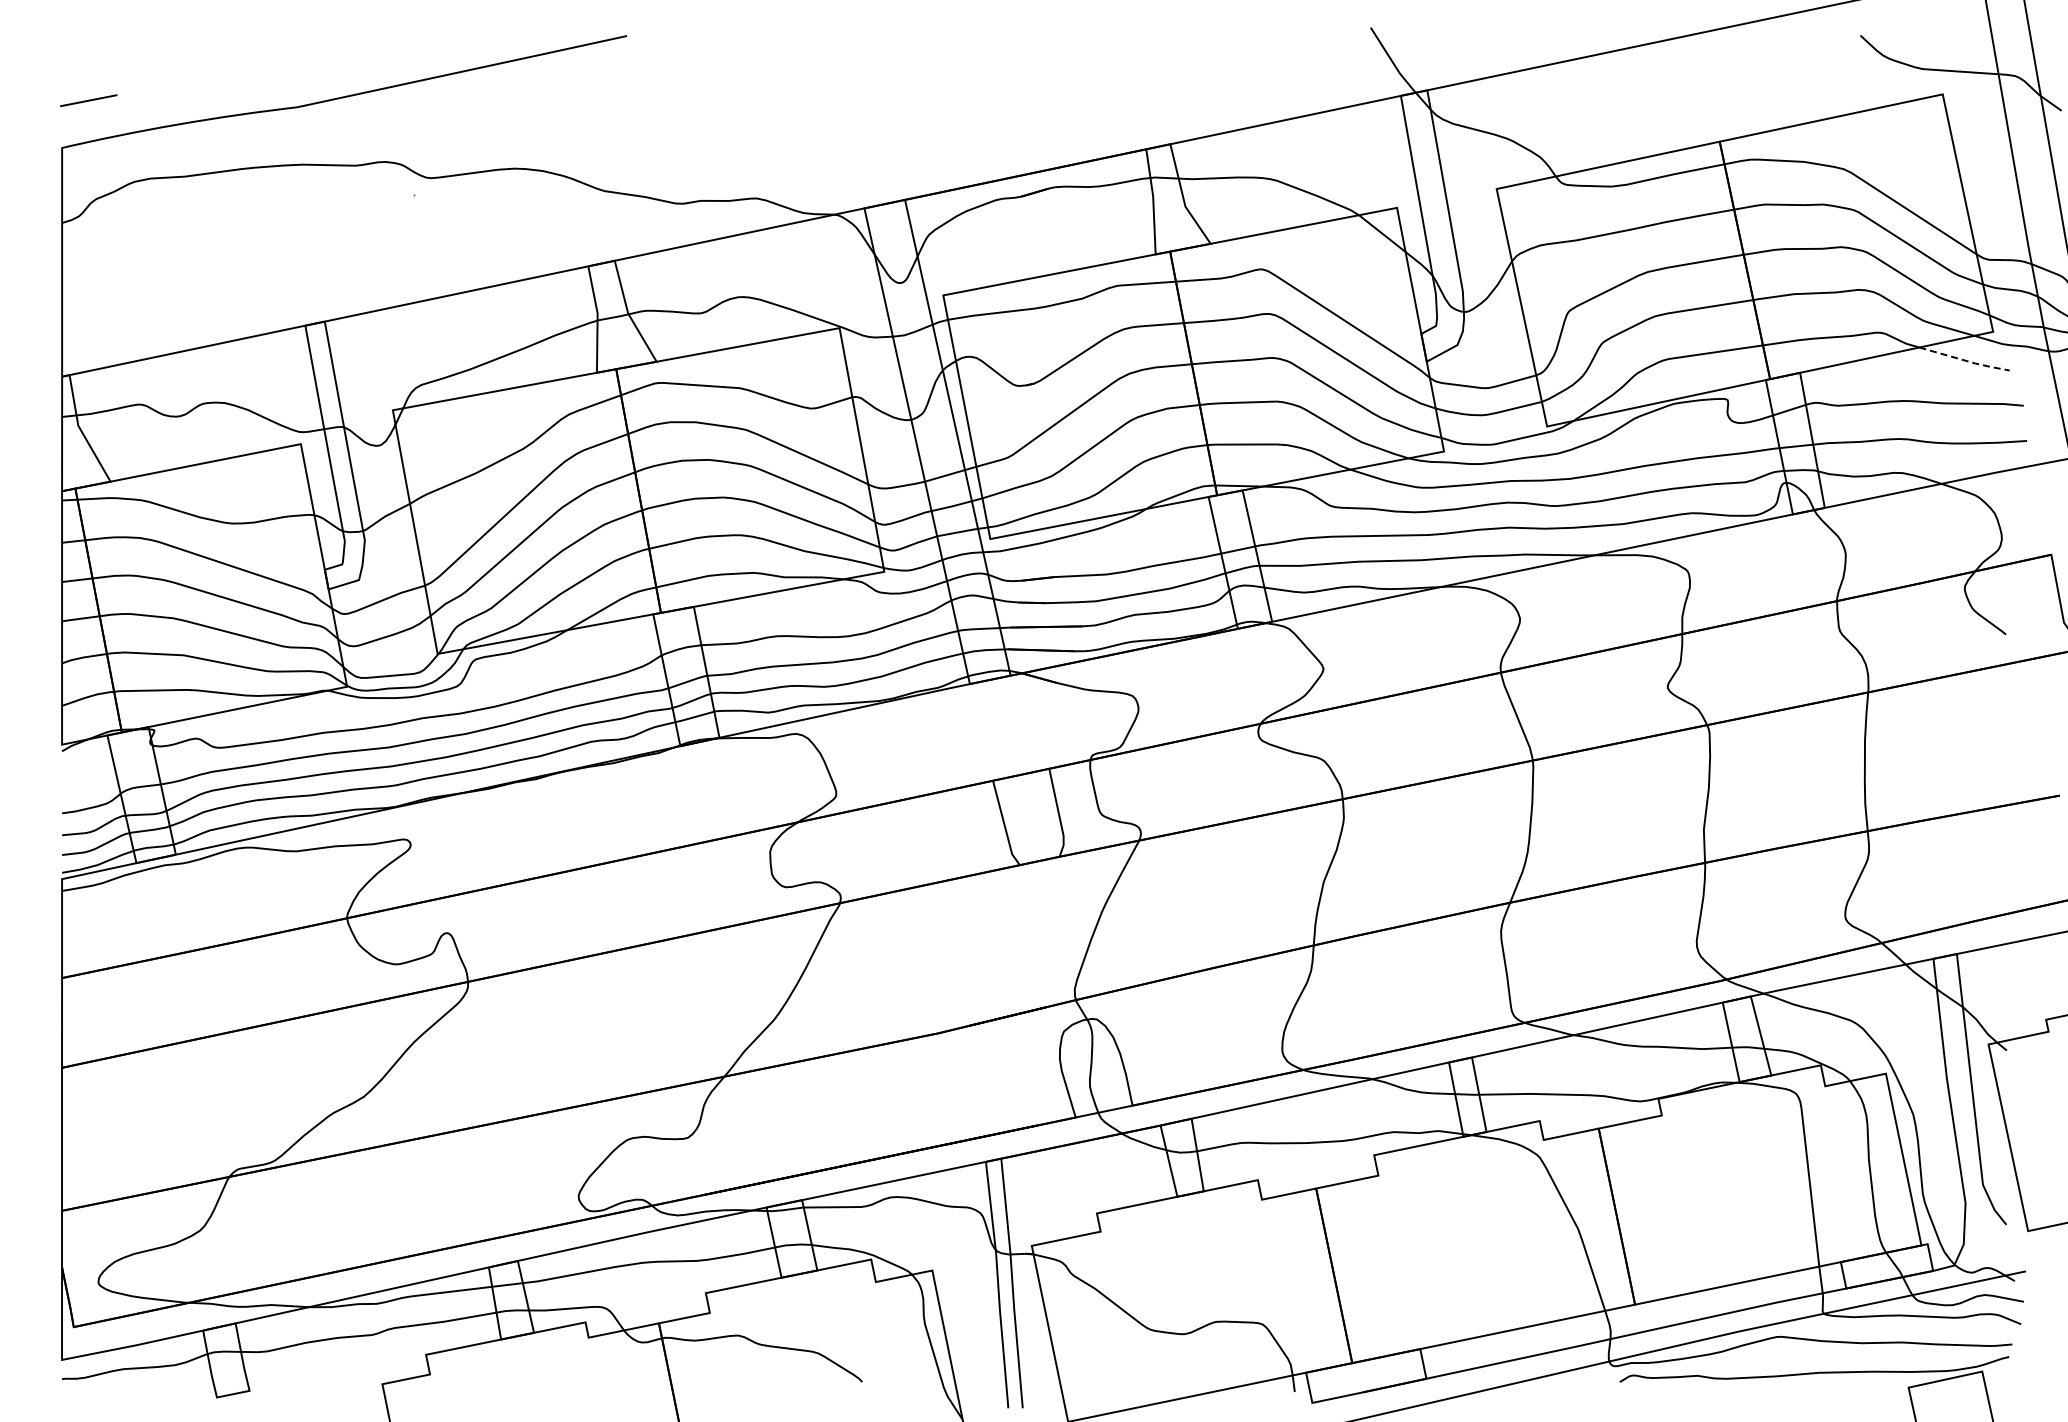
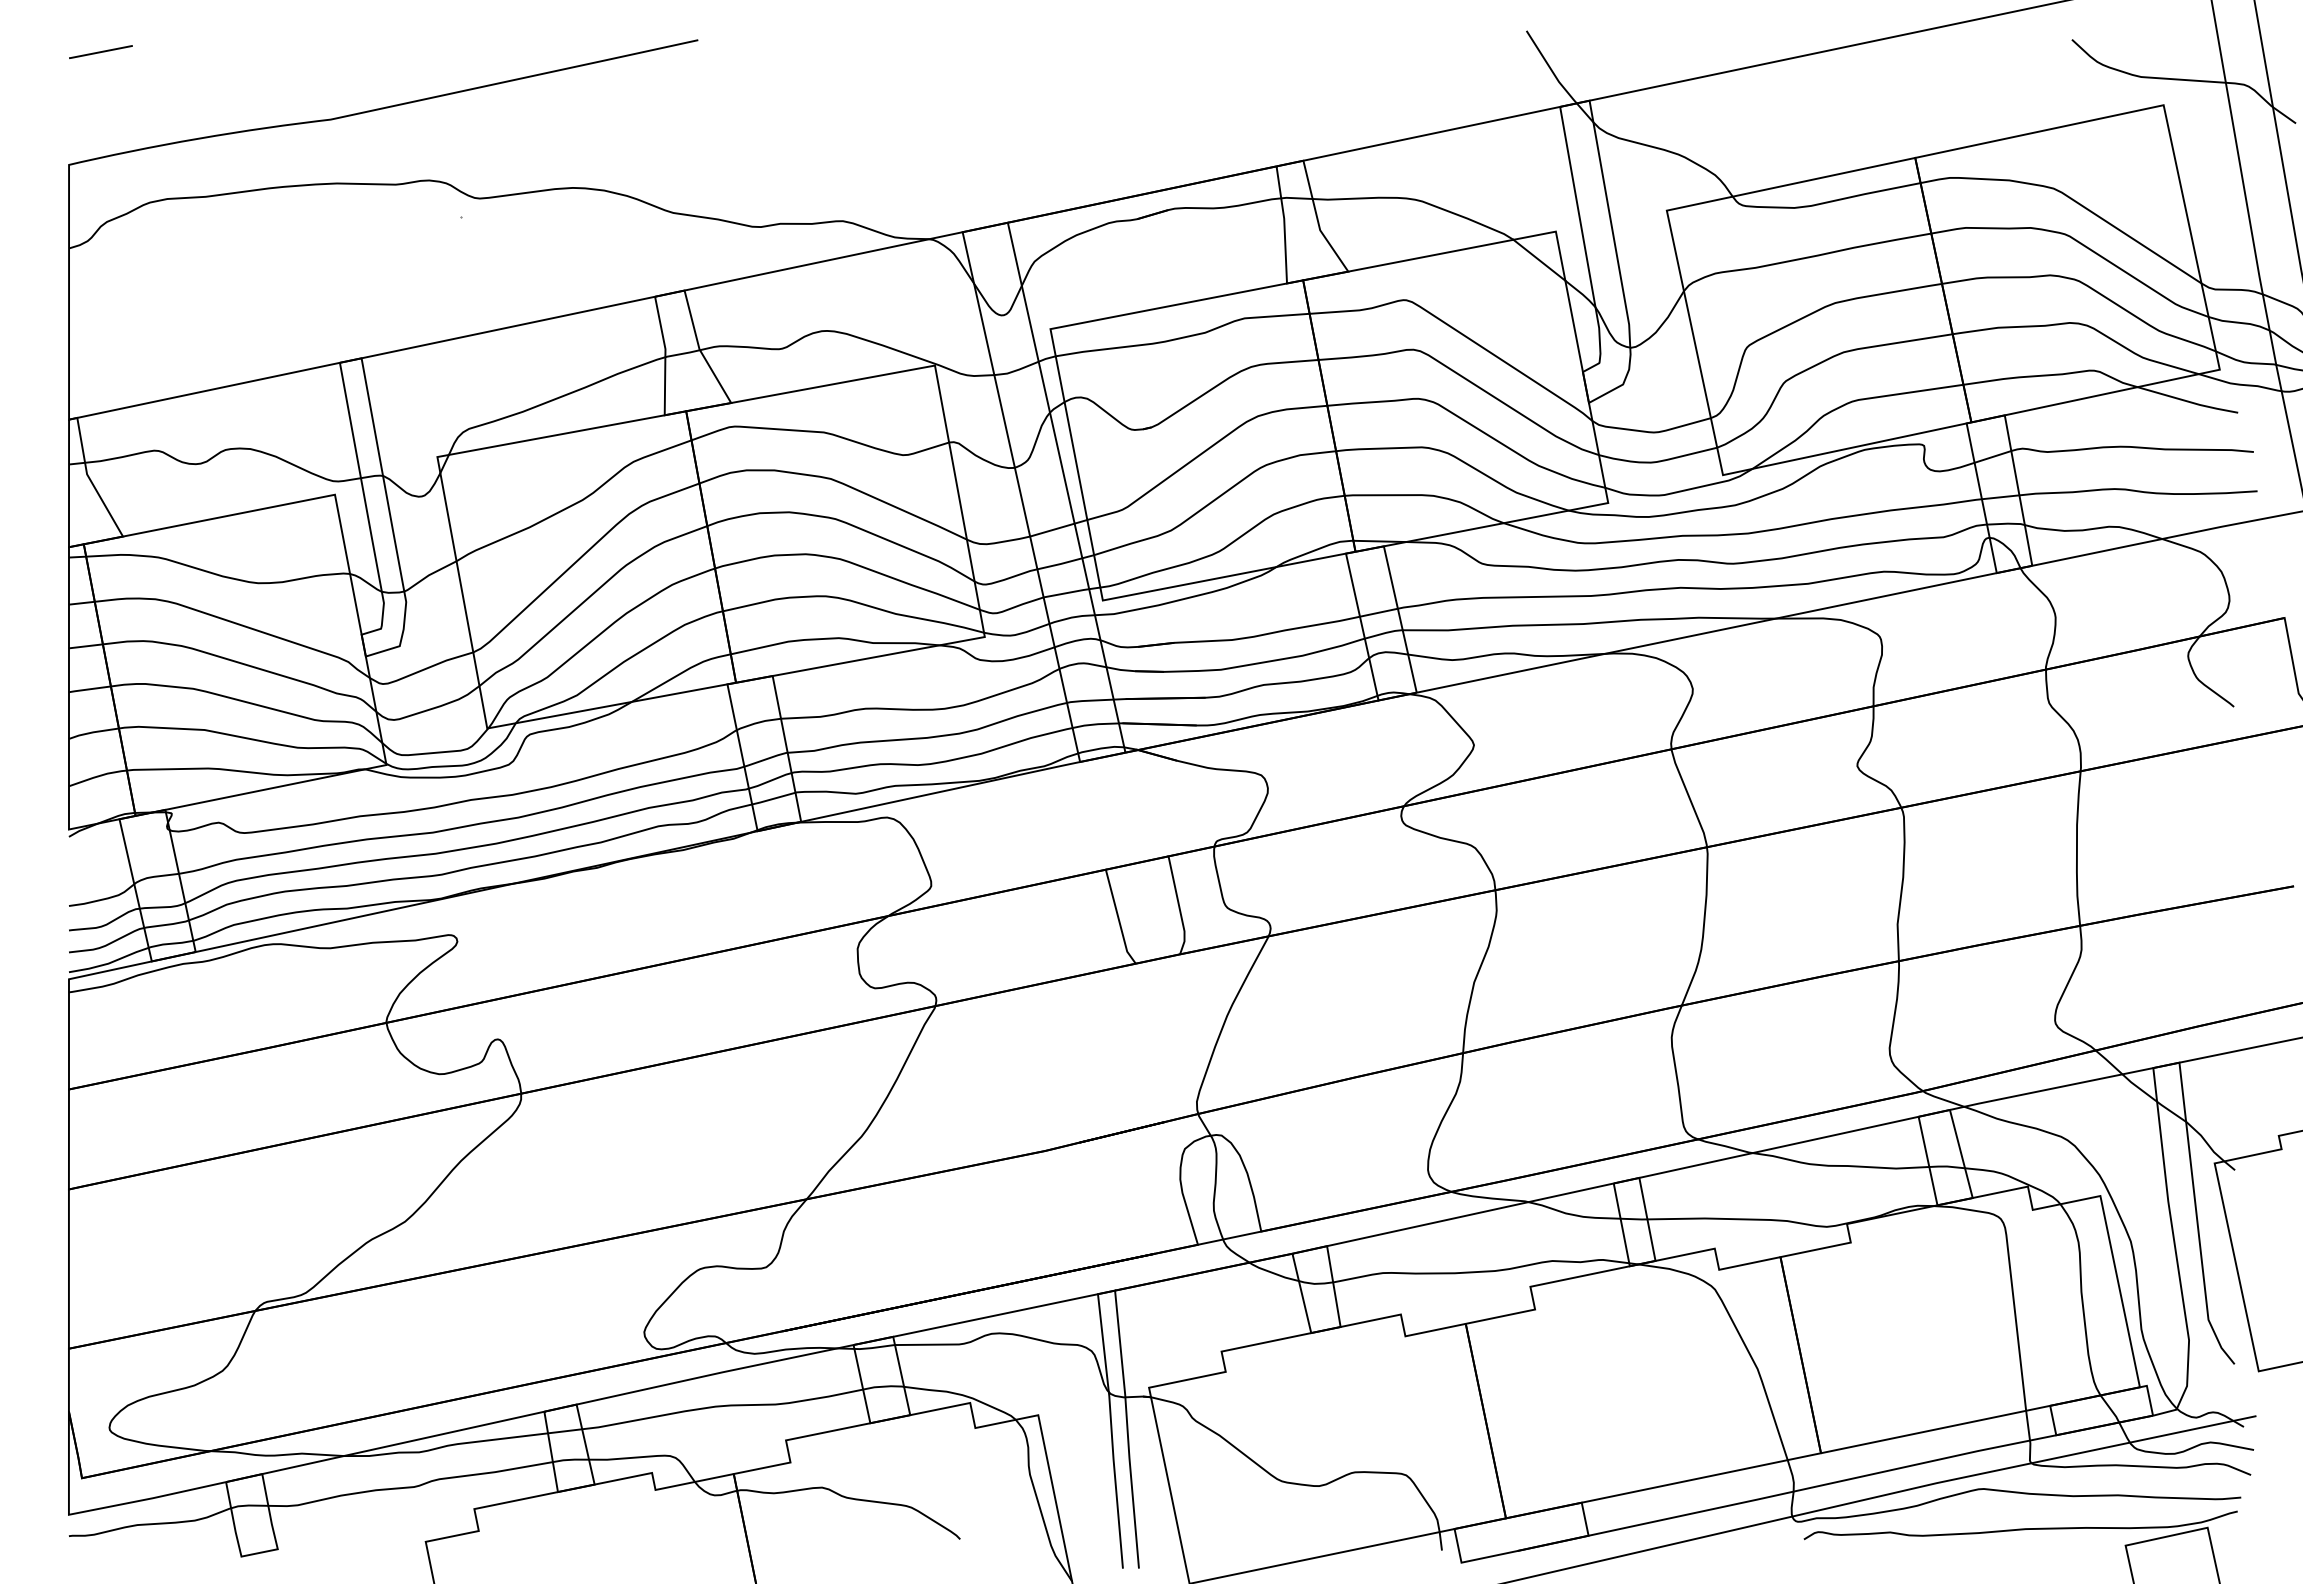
line: (88, 100) -> (100, 51), moved
line: (1965, 360) -> (2189, 401), dashed -> solid

